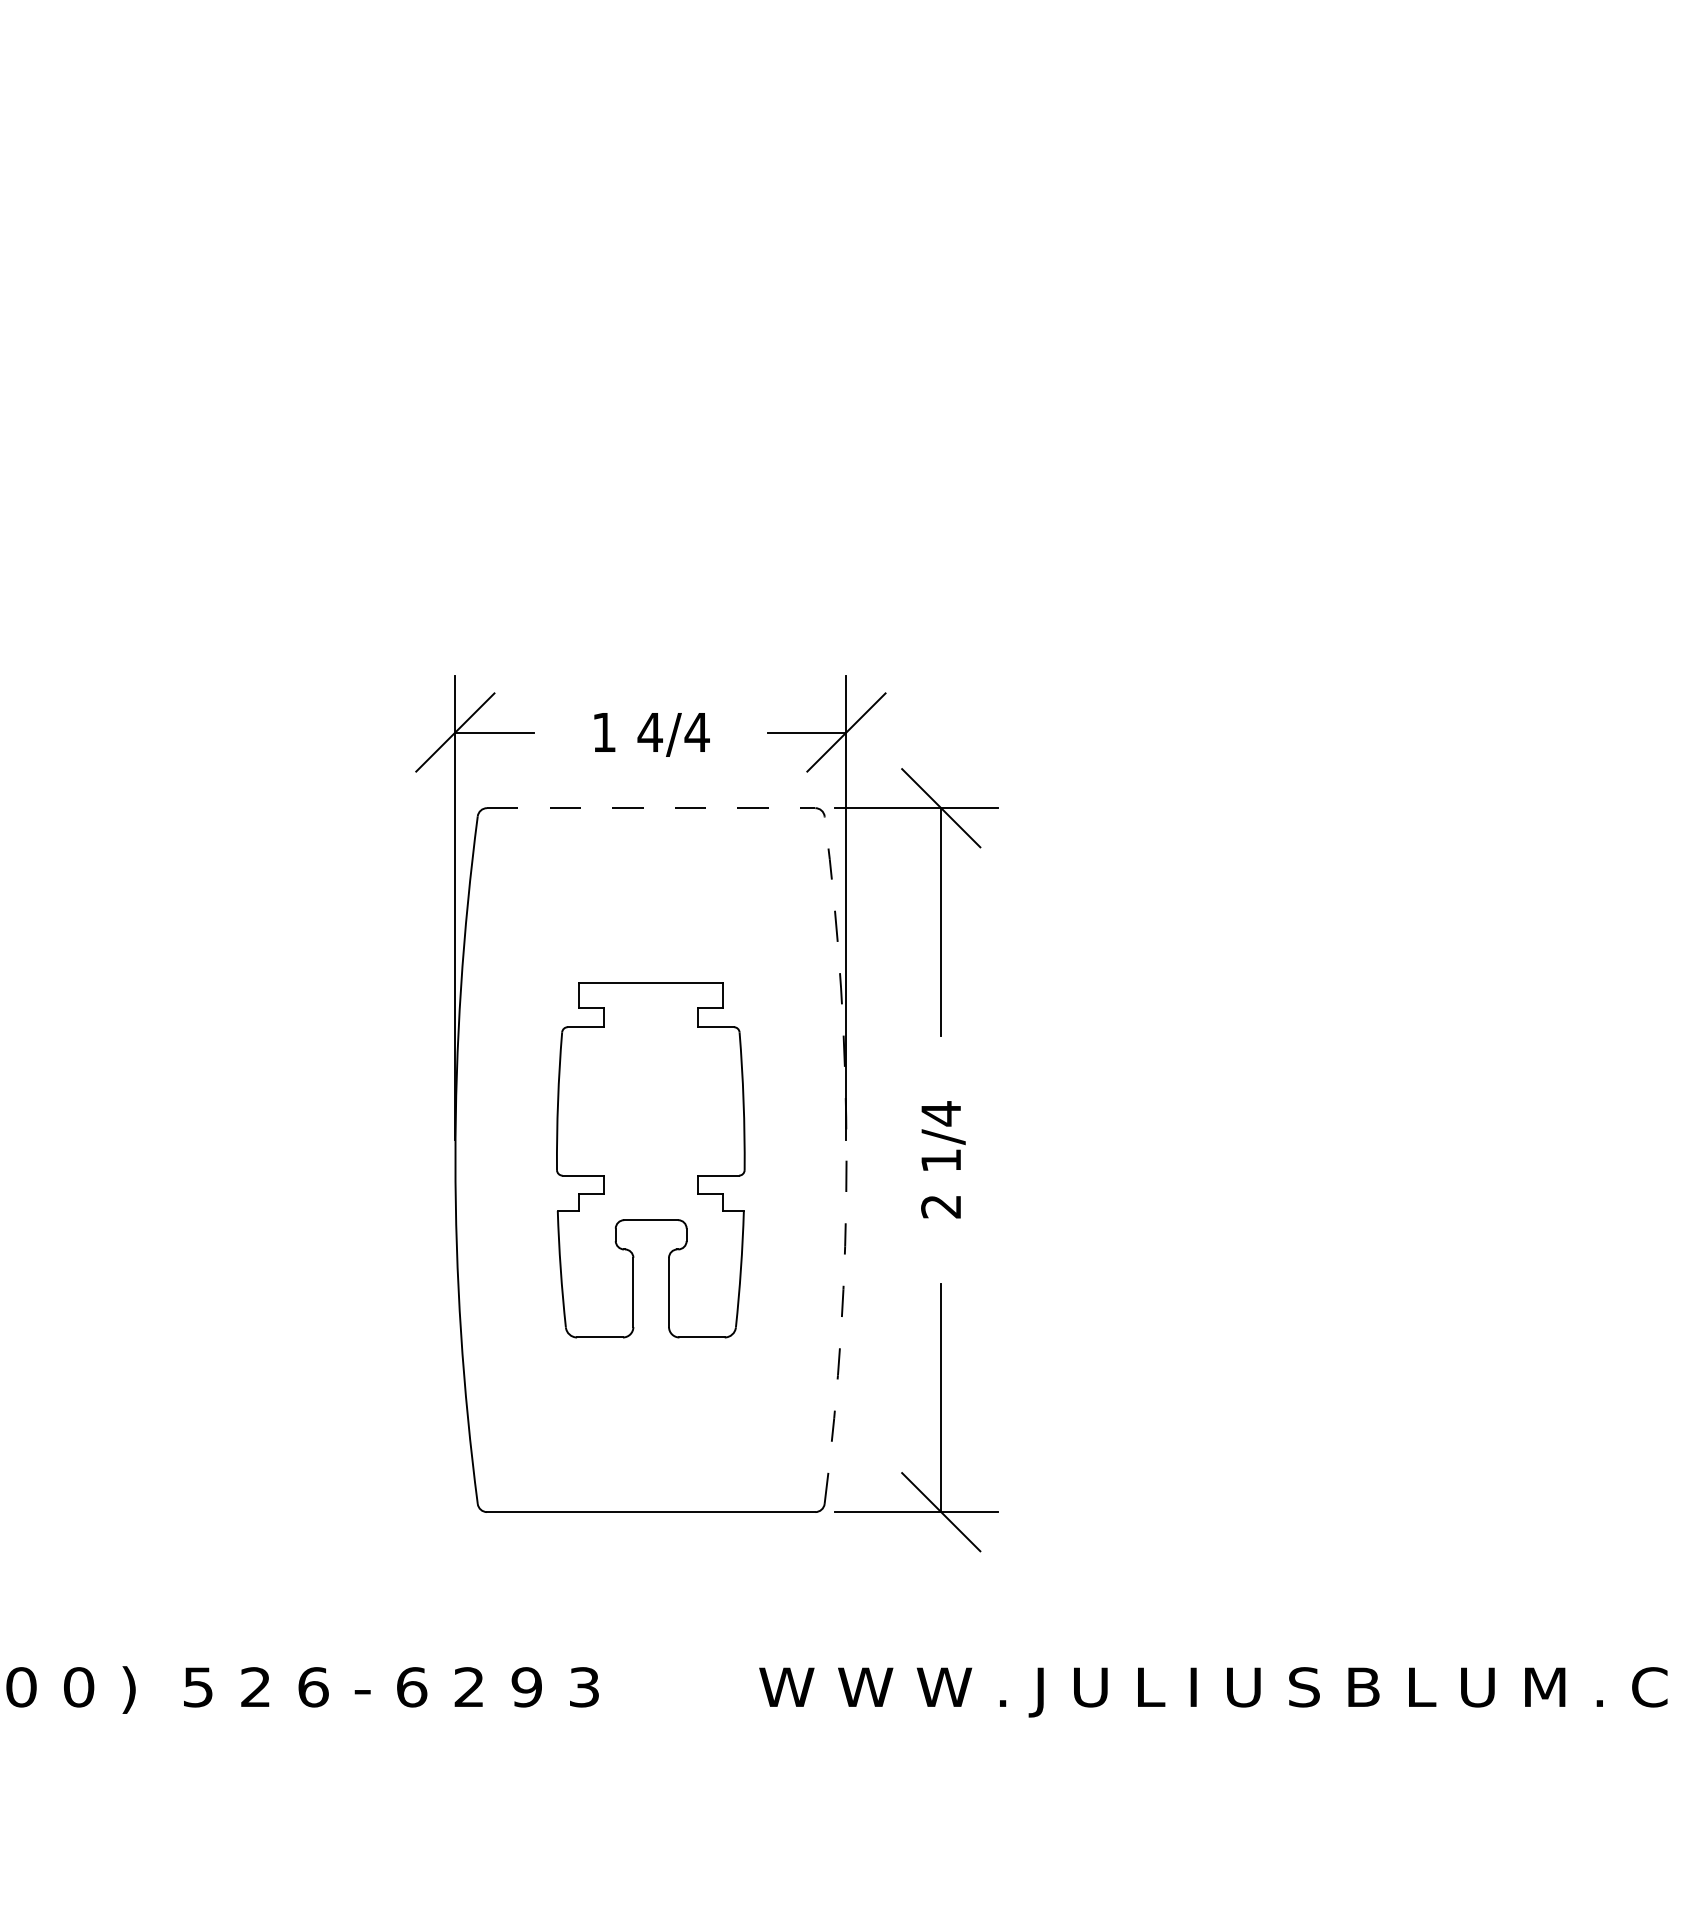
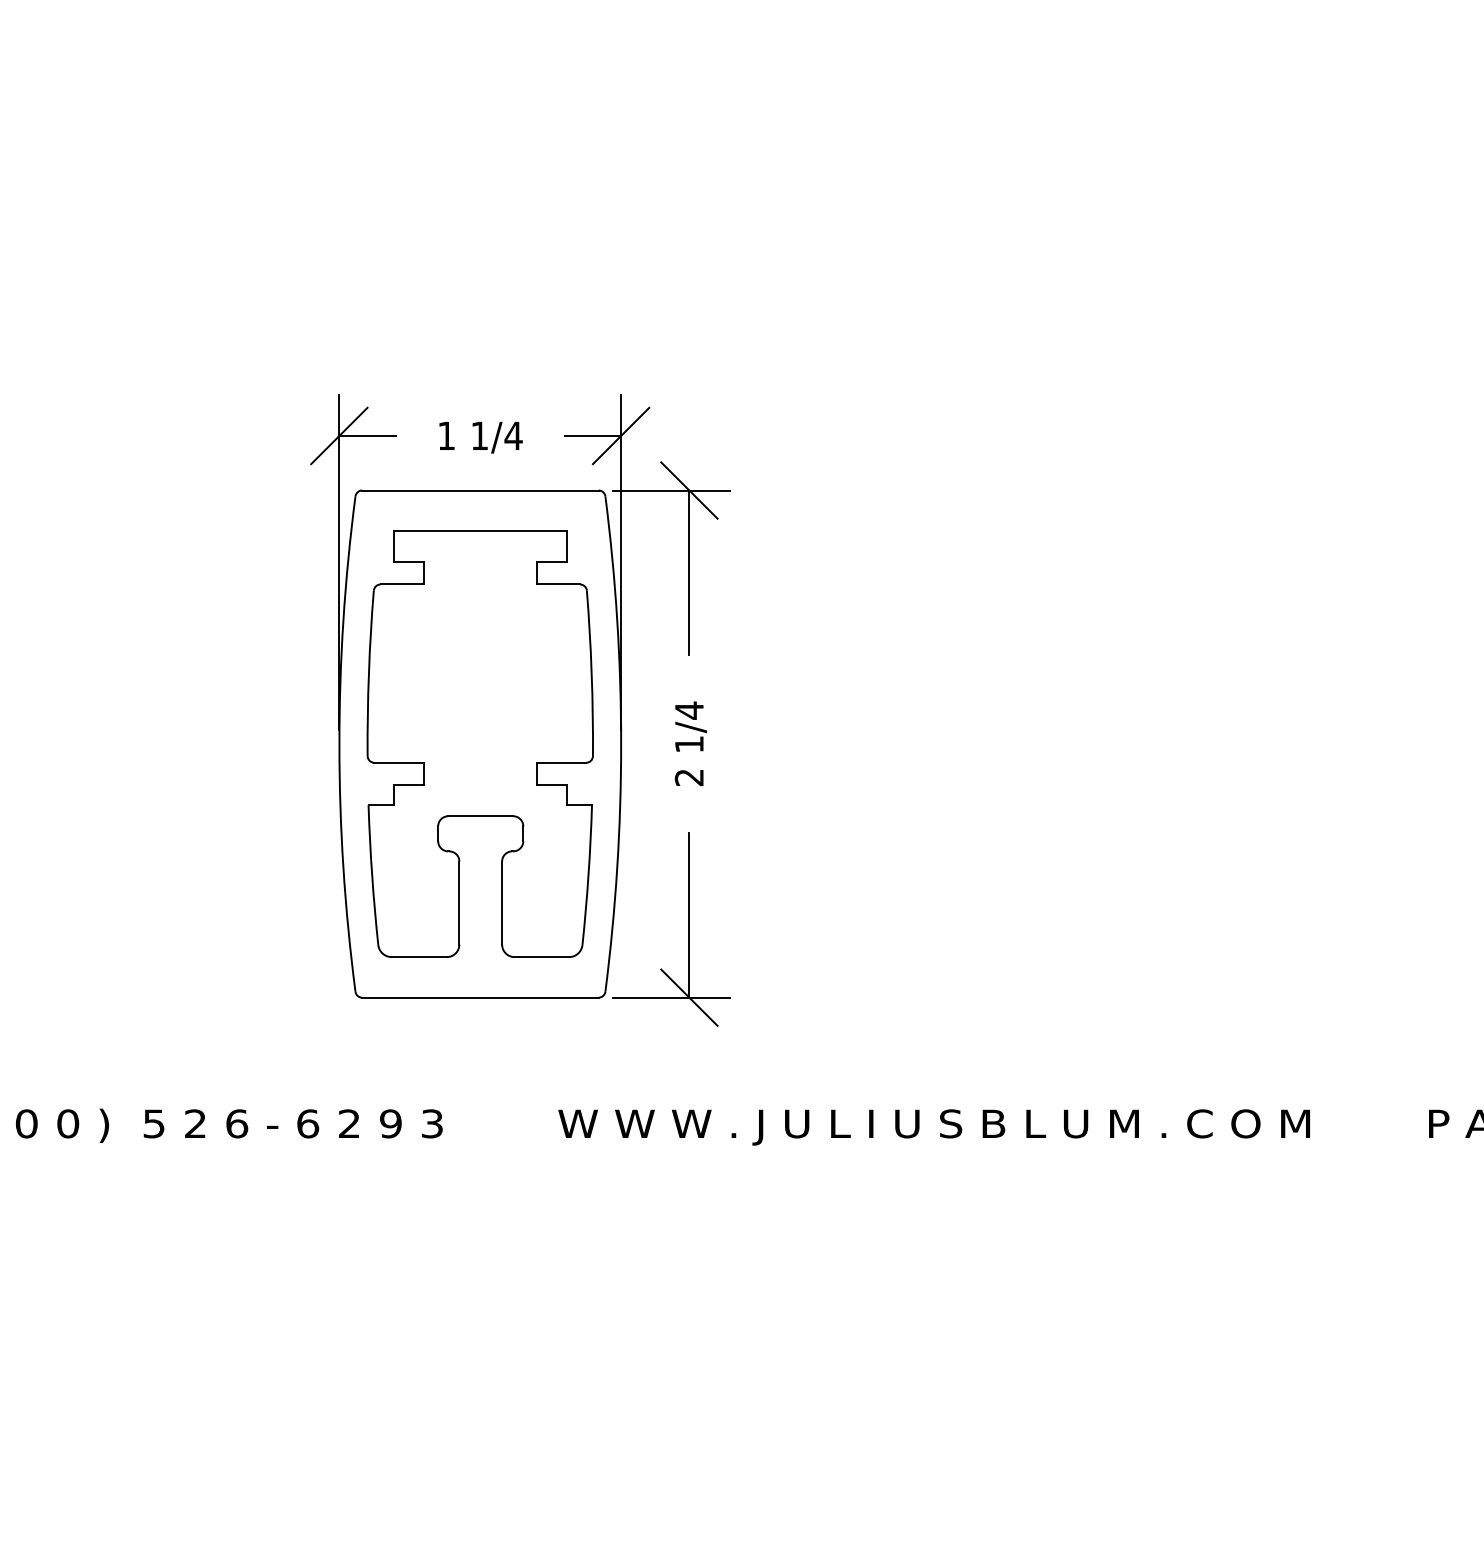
text: (649, 731) -> (479, 435), 4/4 -> 1/4
line: (651, 808) -> (480, 490), dashed -> solid
part: (649, 1159) -> (479, 743), size x1.67
arc: (846, 1160) -> (621, 744), dashed -> solid

